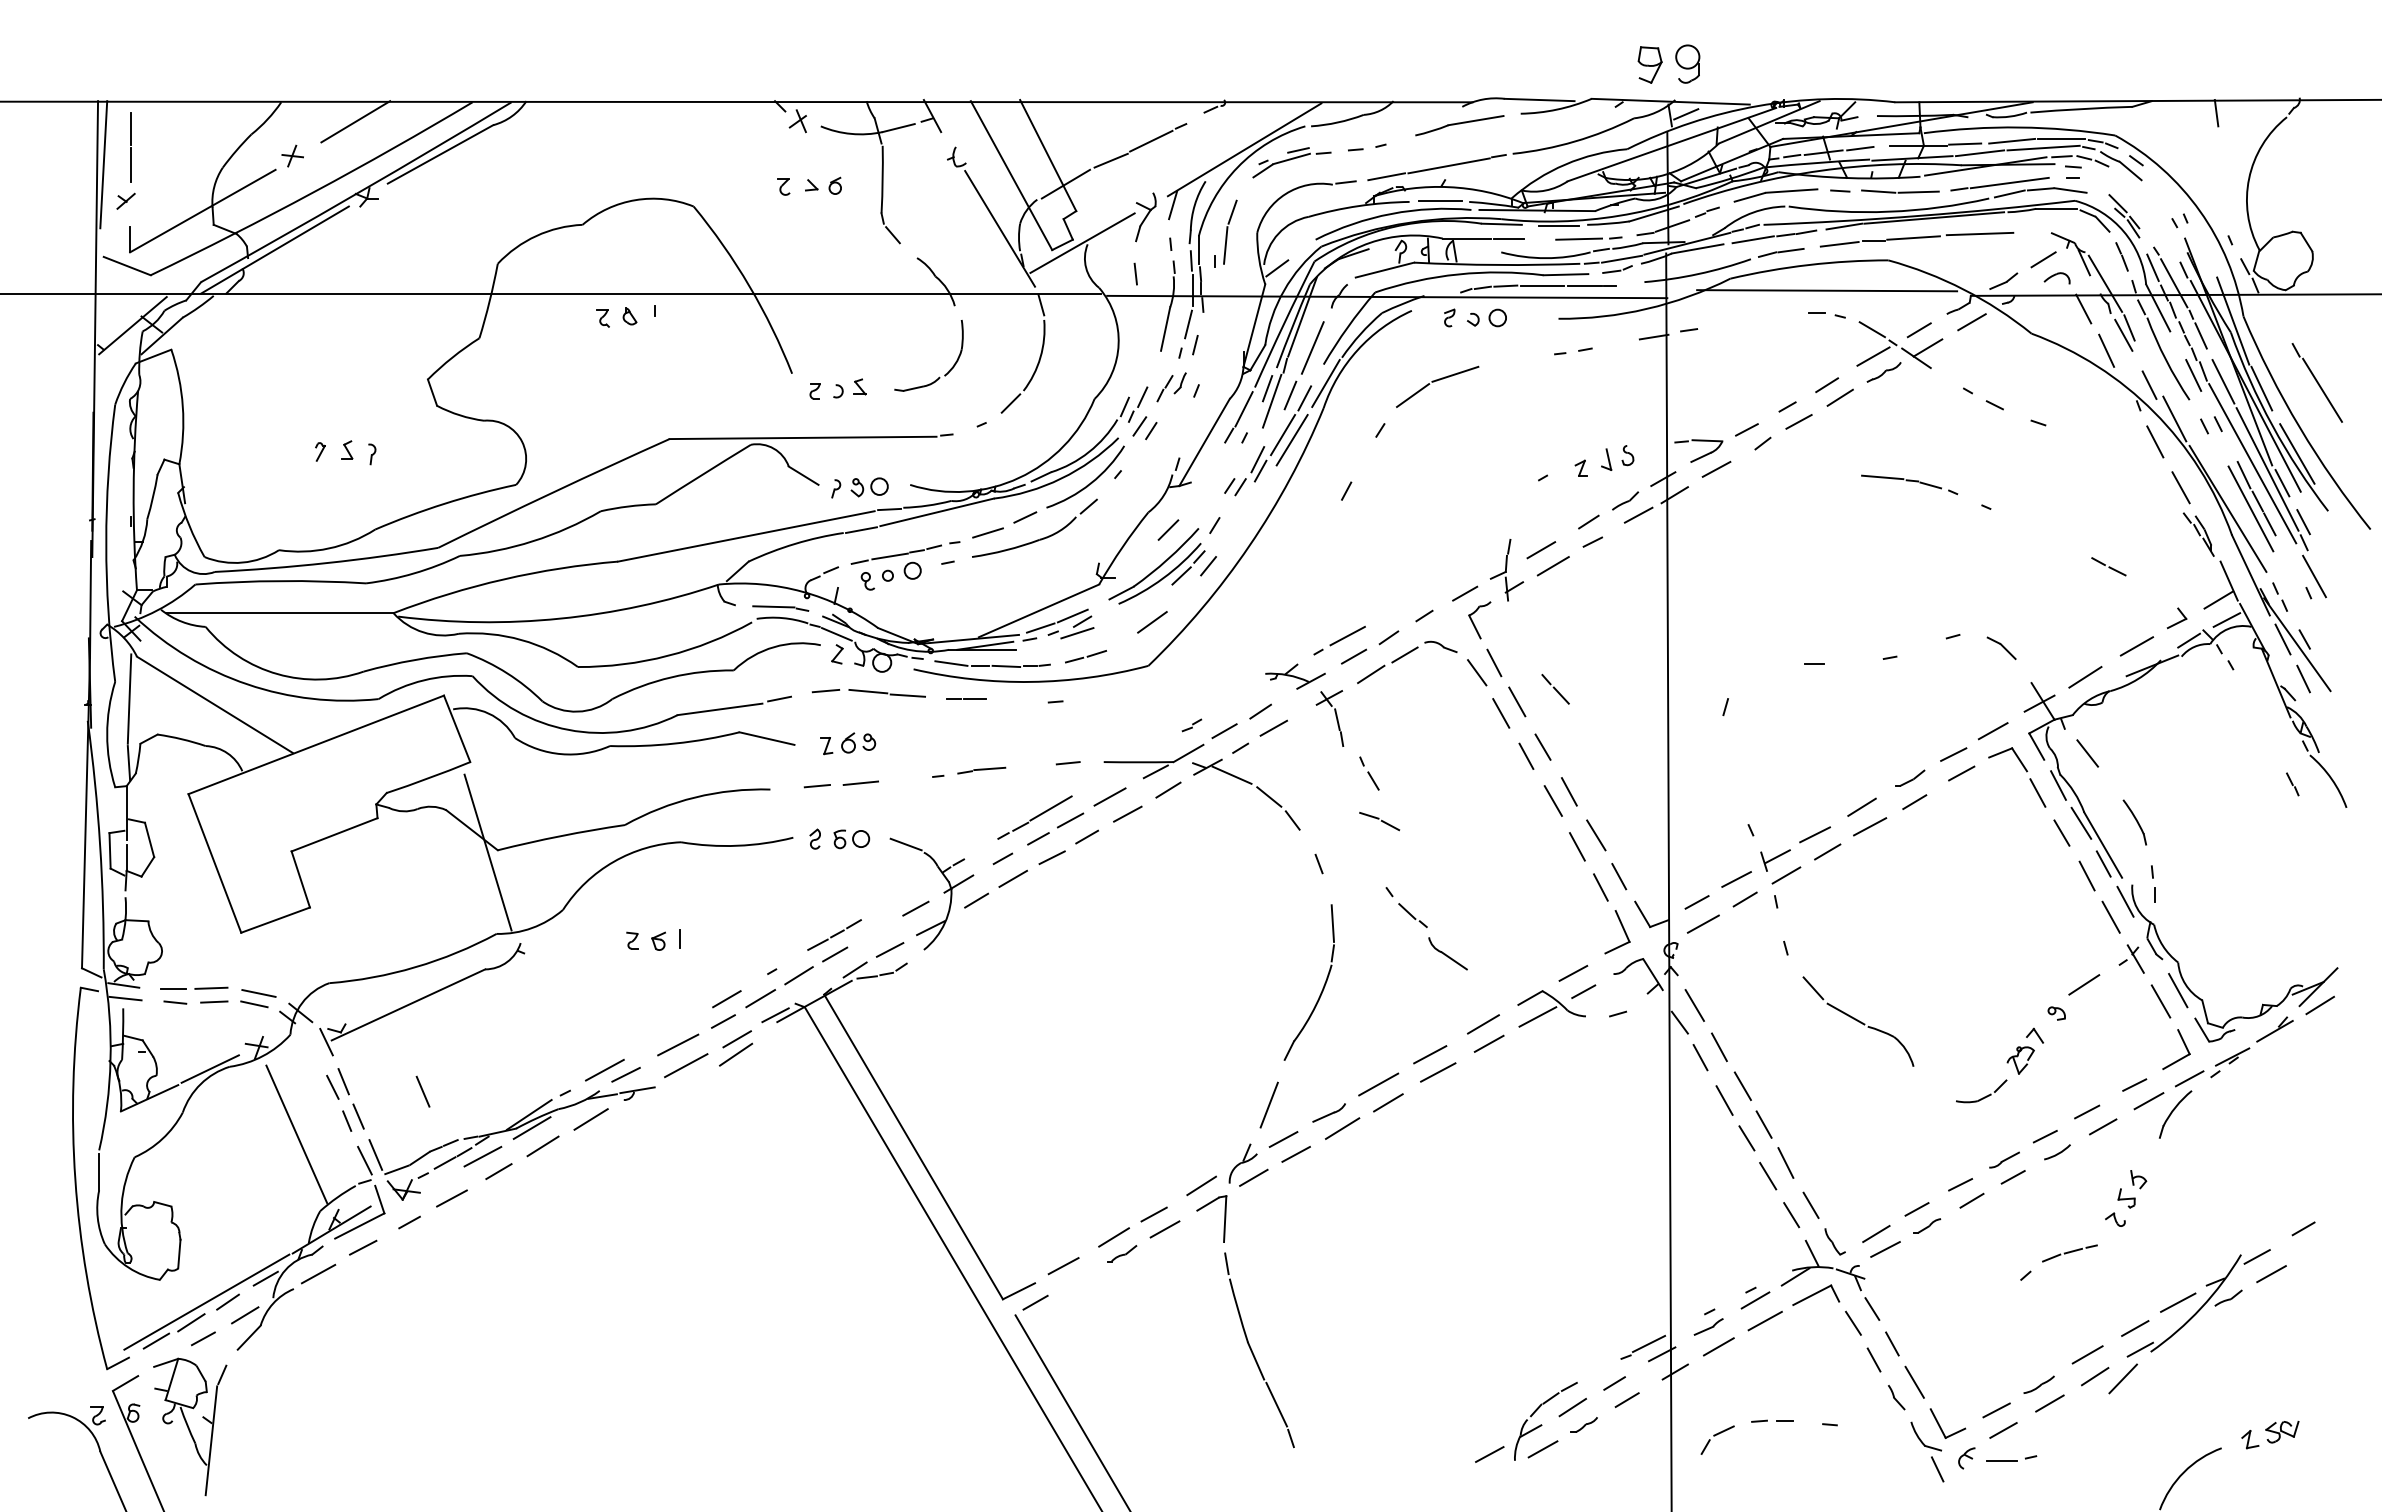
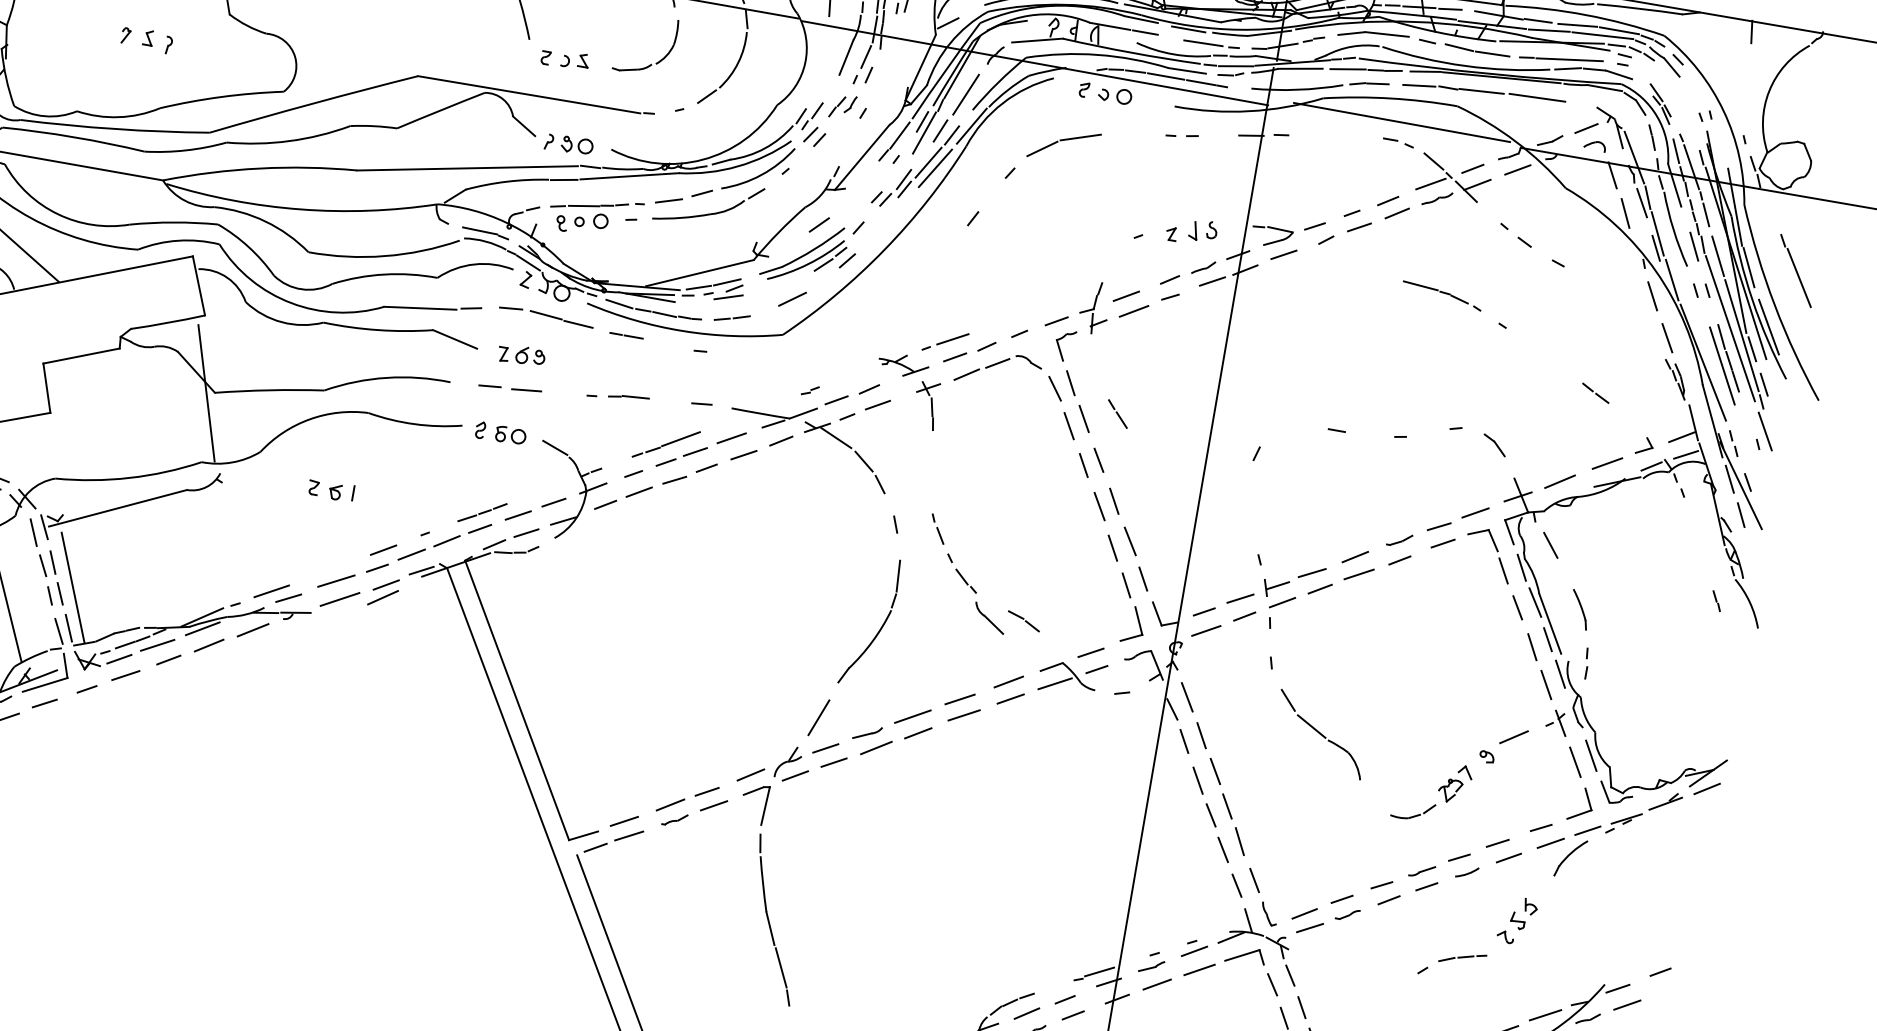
line: (2147, 367) -> (1657, 233), added
part: (1369, 773) -> (938, 529), moved
part: (1379, 821) -> (1023, 621), moved
line: (876, 930) -> (518, 515), added
line: (422, 1091) -> (33, 532), moved
line: (372, 1106) -> (73, 587), added
line: (440, 1180) -> (118, 658), added
line: (1071, 1282) -> (628, 836), added

